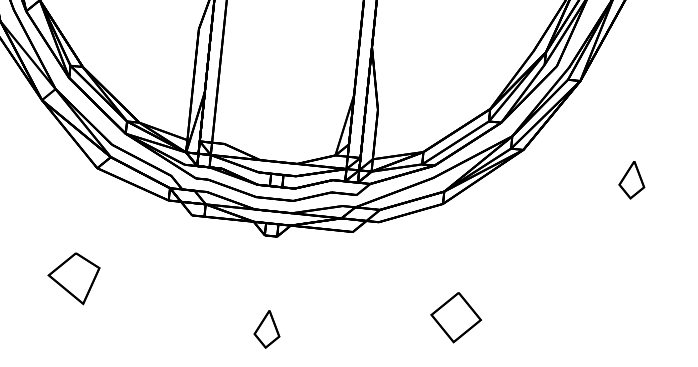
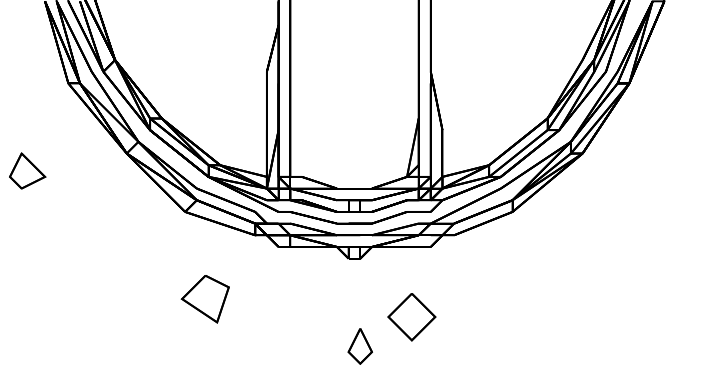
part: (632, 180) -> (687, 171), removed
part: (72, 278) -> (204, 299), moved
part: (455, 317) -> (411, 317), moved

